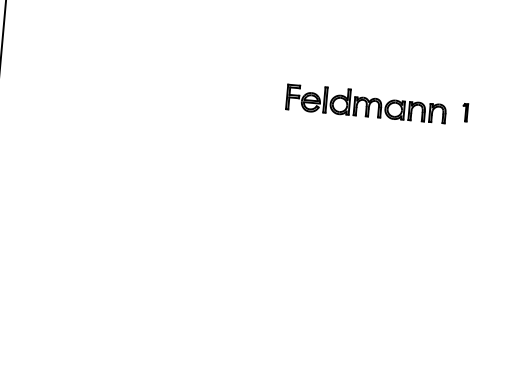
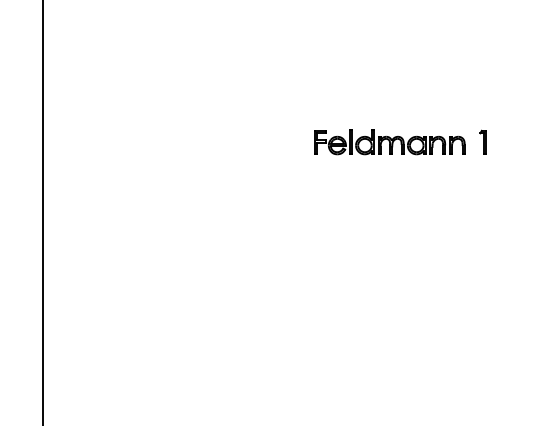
part: (464, 111) -> (482, 141), size x1.43

